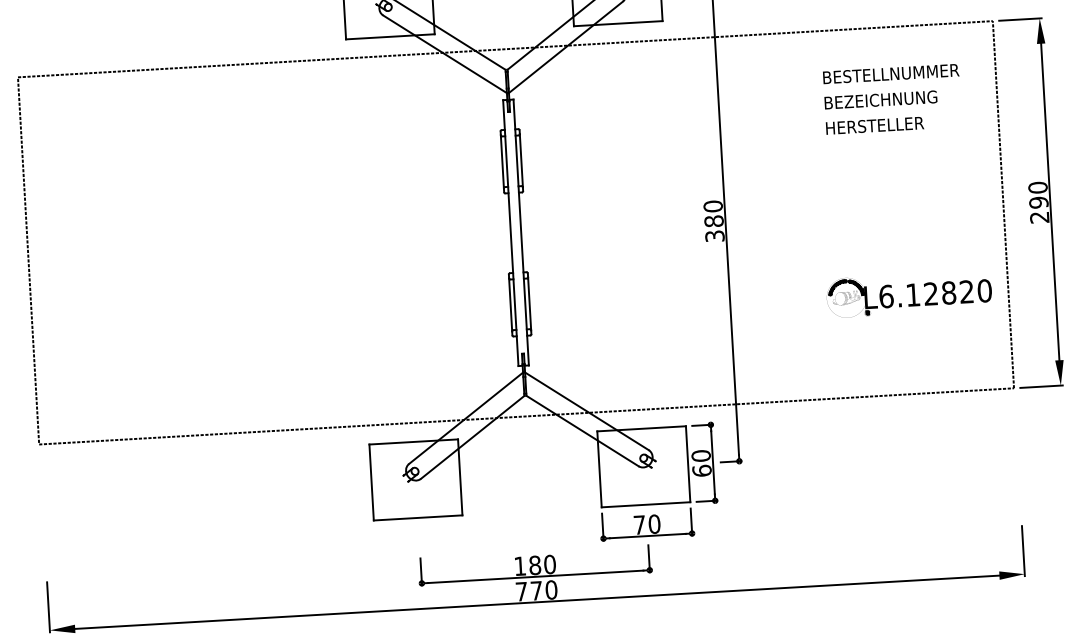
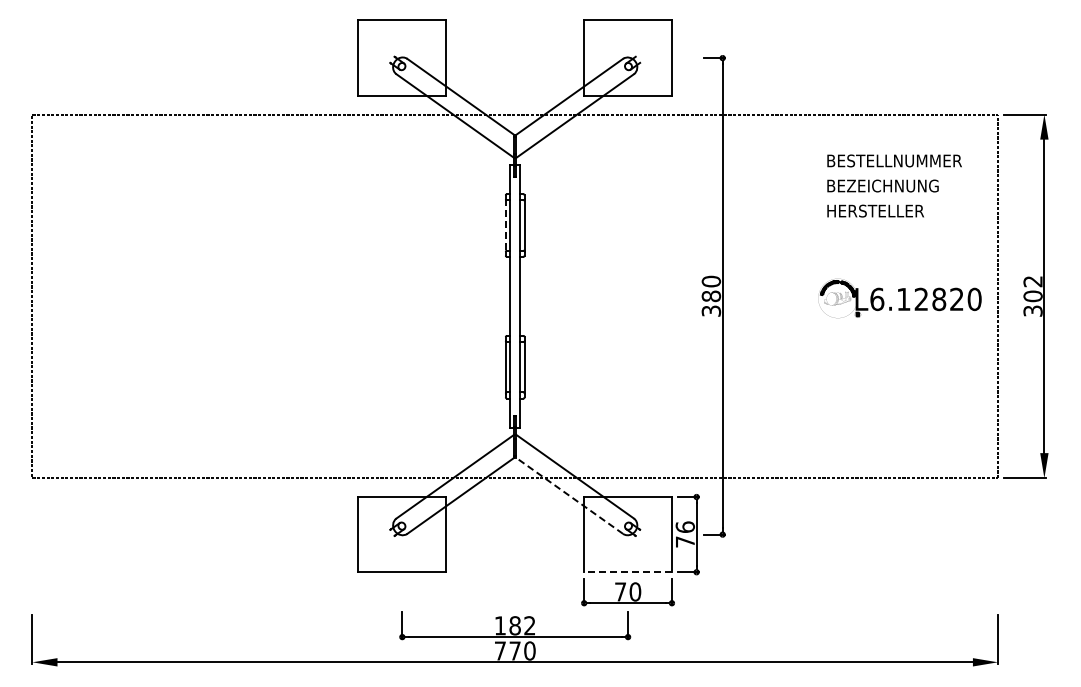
line: (502, 162) -> (505, 226), solid -> dashed
text: (1038, 201) -> (1032, 295), 290 -> 302
part: (908, 294) -> (899, 298), moved
line: (582, 430) -> (569, 495), solid -> dashed
text: (700, 463) -> (684, 534), 60 -> 76
line: (646, 505) -> (628, 572), solid -> dashed
text: (549, 564) -> (529, 625), 180 -> 182

